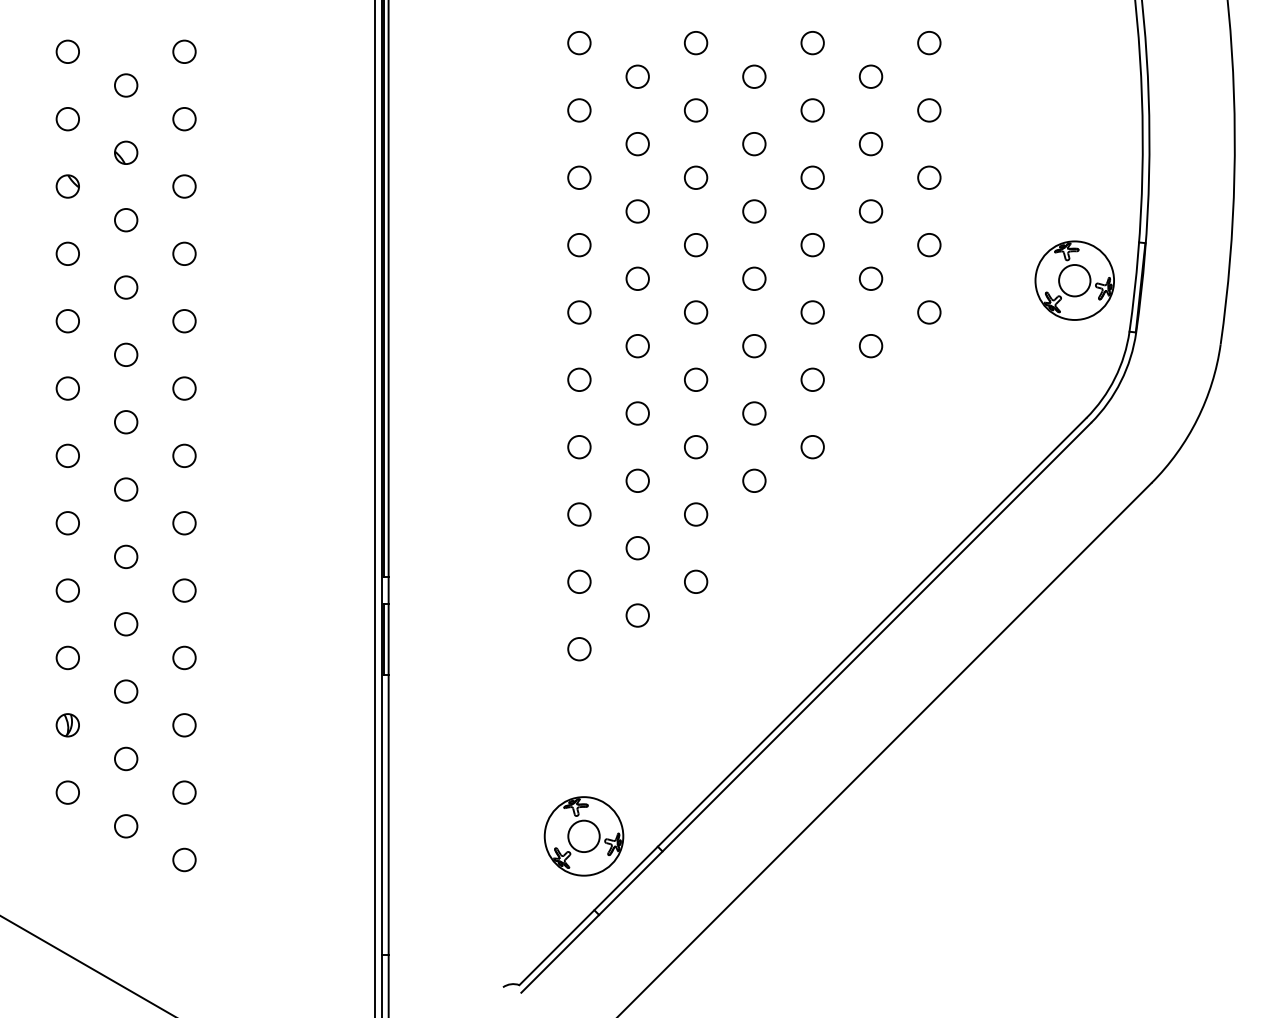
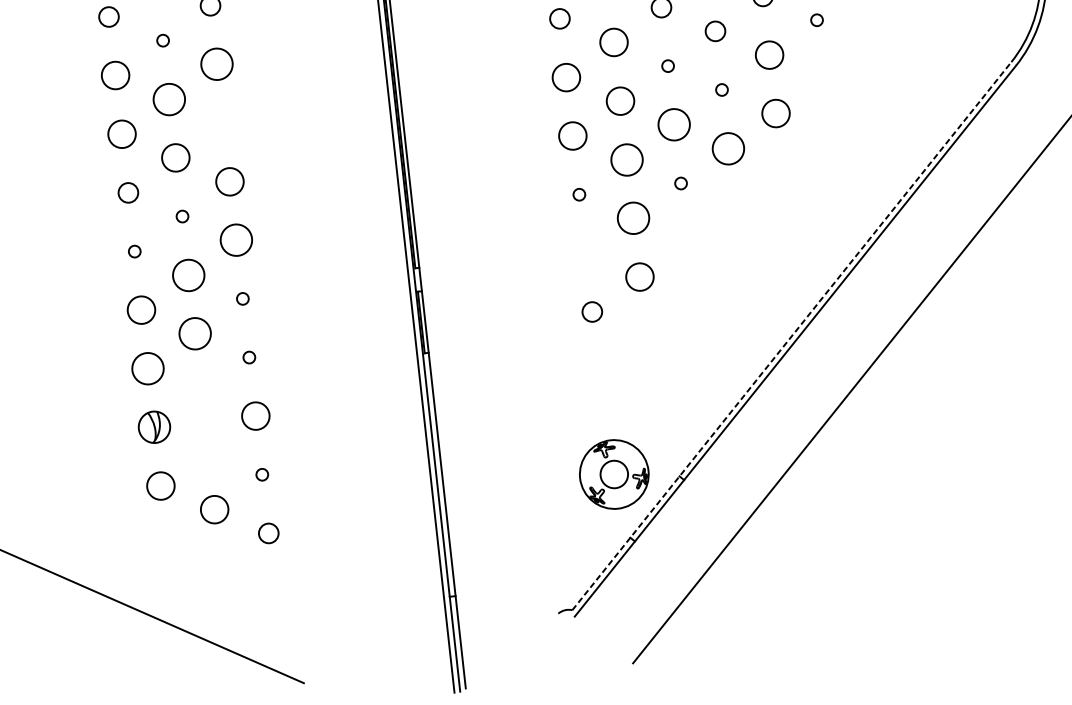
circle: (126, 287) -> (163, 40), size x0.6
circle: (67, 321) -> (115, 75), size x1.4
circle: (184, 321) -> (217, 64), size x1.6
circle: (637, 346) -> (613, 42), size x1.4
circle: (870, 346) -> (816, 20), size x0.6
circle: (126, 354) -> (169, 98), size x1.6
circle: (579, 379) -> (566, 77), size x1.4
circle: (696, 379) -> (668, 65), size x0.6
circle: (812, 379) -> (769, 54), size x1.4
circle: (67, 388) -> (121, 134), size x1.4
circle: (184, 388) -> (223, 123), removed
circle: (637, 413) -> (620, 101), size x1.4
circle: (754, 413) -> (722, 89), size x0.6
circle: (126, 422) -> (176, 158), size x1.4
circle: (579, 447) -> (572, 136), size x1.4
circle: (696, 447) -> (674, 125), size x1.6
circle: (812, 447) -> (775, 114), size x1.4
circle: (184, 455) -> (229, 181), size x1.4
circle: (637, 480) -> (626, 159), size x1.6
circle: (754, 480) -> (728, 148), size x1.6
circle: (126, 489) -> (182, 216), size x0.6
circle: (579, 514) -> (579, 194), size x0.6
circle: (696, 514) -> (681, 183), size x0.6
circle: (67, 523) -> (134, 251), size x0.6
circle: (184, 523) -> (236, 240), size x1.6
circle: (637, 548) -> (633, 218), size x1.6
circle: (126, 556) -> (189, 274), size x1.6
circle: (579, 581) -> (585, 253), removed
circle: (696, 581) -> (687, 241), removed
circle: (67, 590) -> (141, 310), size x1.4
circle: (184, 590) -> (242, 298), size x0.6
circle: (637, 615) -> (639, 277), size x1.4
circle: (126, 624) -> (195, 334), size x1.6
circle: (67, 657) -> (147, 368), size x1.6
circle: (184, 657) -> (249, 357), size x0.6
circle: (126, 691) -> (202, 392), removed
line: (802, 701) -> (791, 336), solid -> dashed
part: (67, 725) -> (154, 427), size x1.6
circle: (184, 725) -> (255, 416), size x1.4
circle: (126, 758) -> (208, 450), removed
circle: (67, 792) -> (160, 485), size x1.4
circle: (184, 792) -> (262, 474), size x0.6
circle: (126, 826) -> (215, 509), size x1.4

